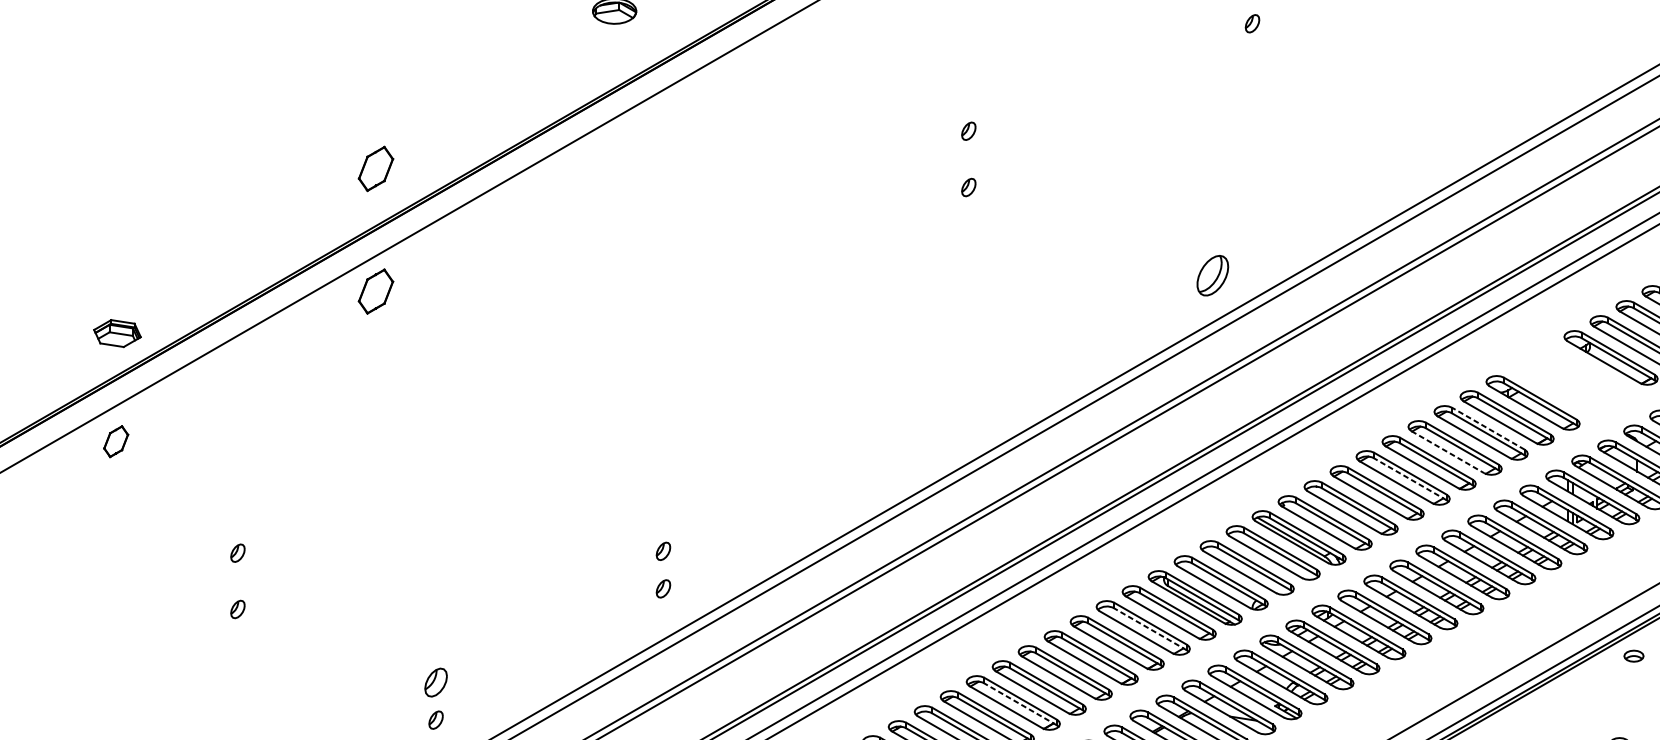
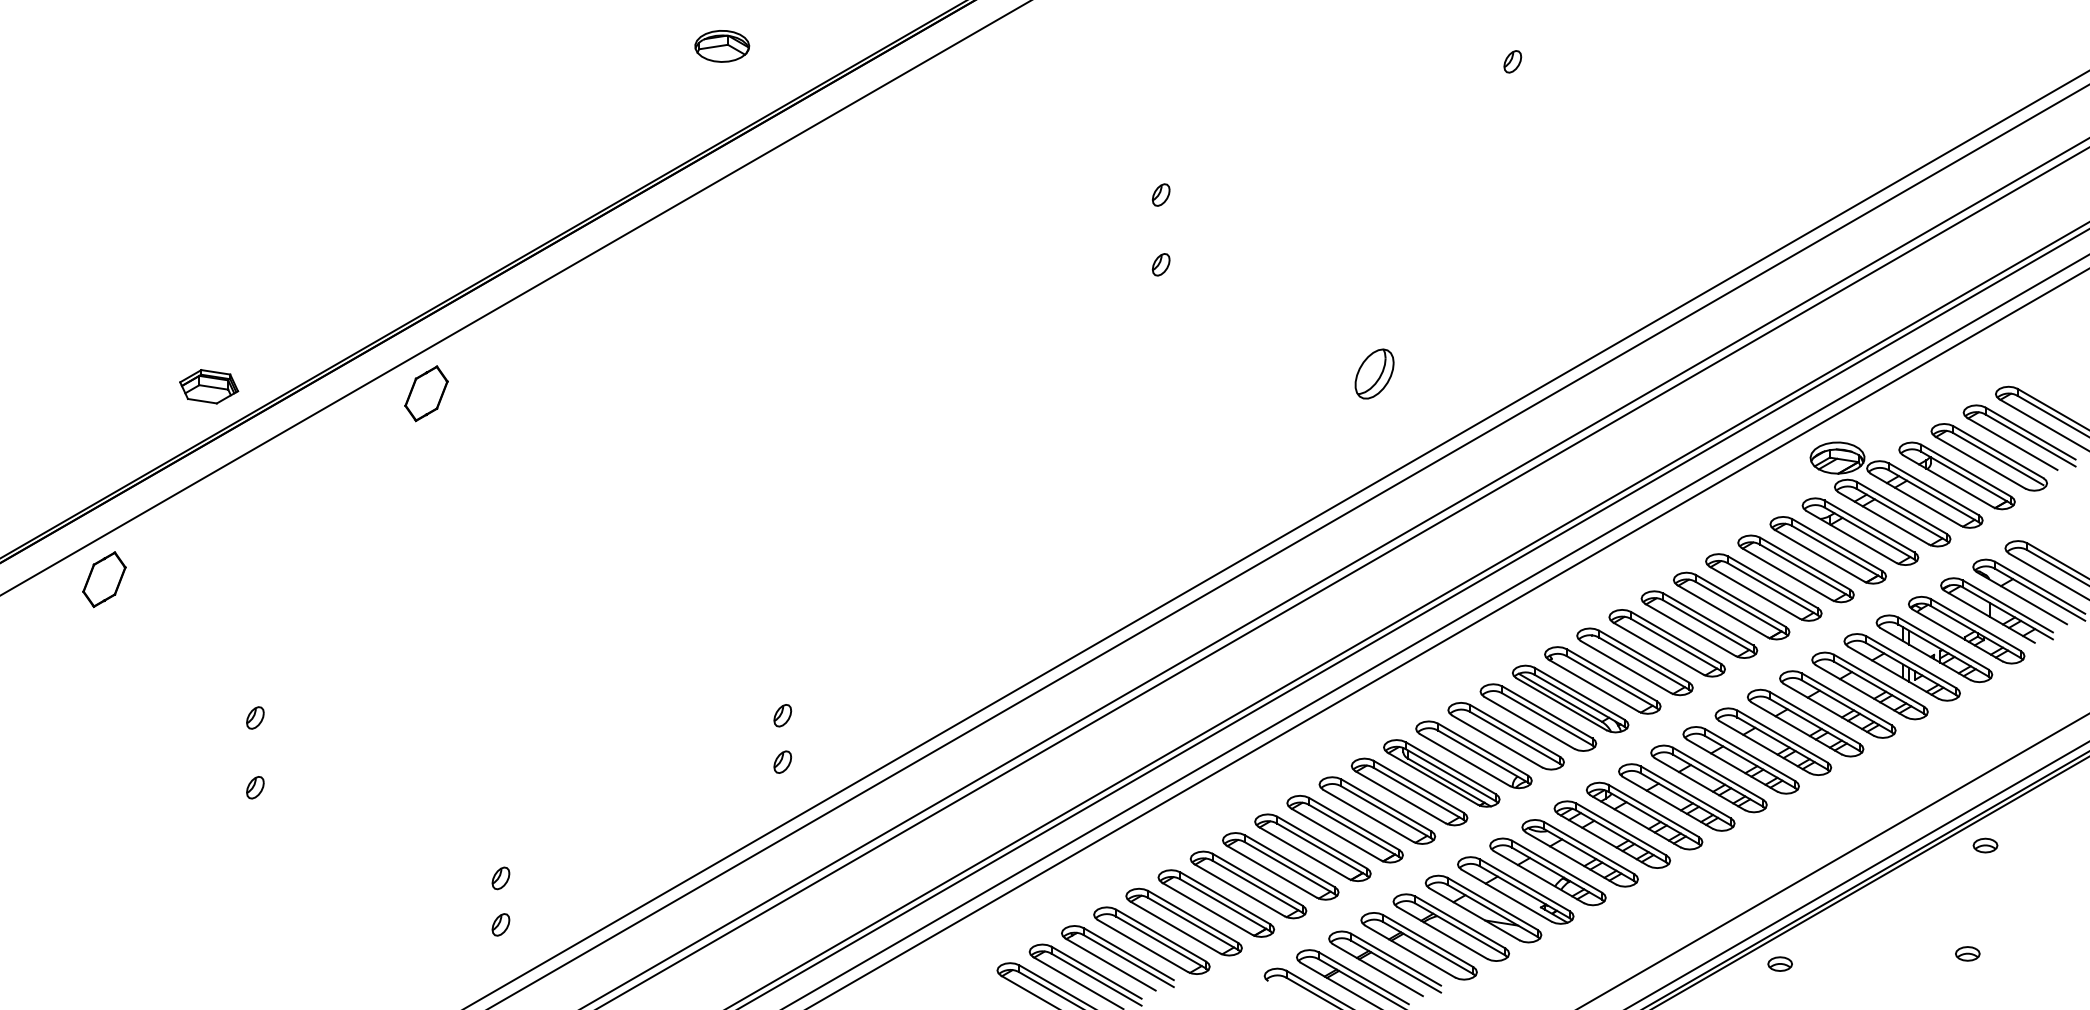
part: (376, 168) -> (426, 241), removed
part: (1212, 275) -> (1374, 373), moved
part: (117, 333) -> (209, 386), moved
part: (1562, 372) -> (1896, 494), added
line: (1487, 428) -> (1804, 563), dashed -> solid
part: (116, 441) -> (104, 579), size x1.43
line: (1448, 451) -> (1755, 592), dashed -> solid
line: (1410, 479) -> (1708, 626), dashed -> solid
line: (1150, 629) -> (1386, 812), dashed -> solid
part: (435, 682) -> (500, 878), size x0.62
line: (1019, 704) -> (1224, 905), dashed -> solid

